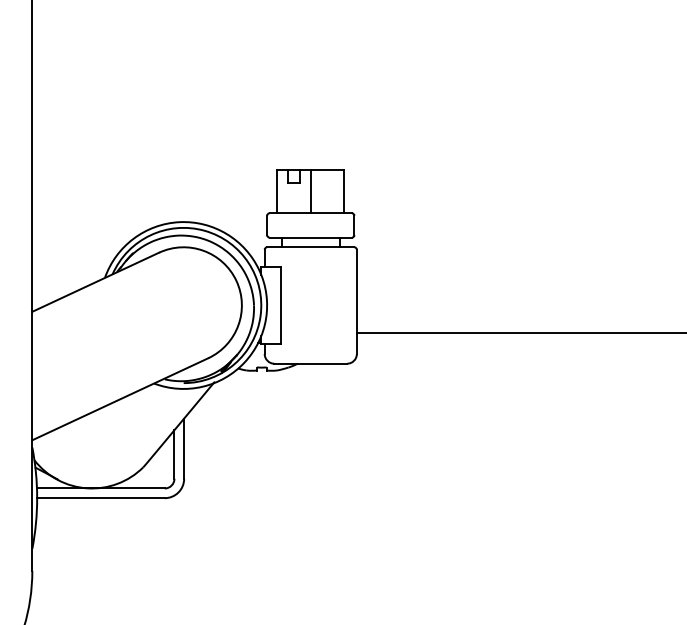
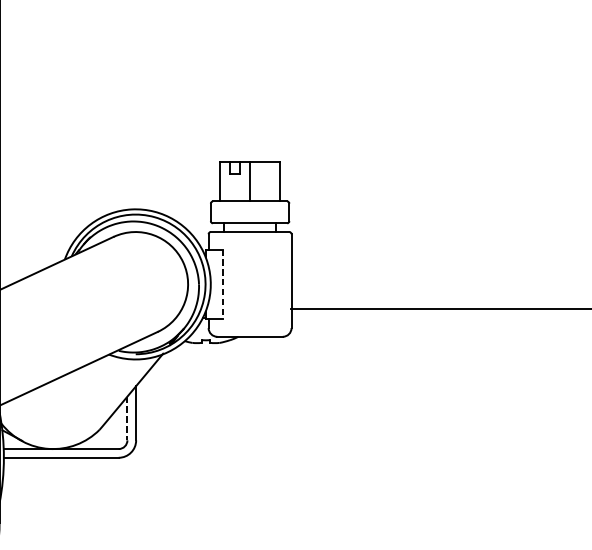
line: (280, 305) -> (222, 284), solid -> dashed
line: (174, 454) -> (127, 418), solid -> dashed

